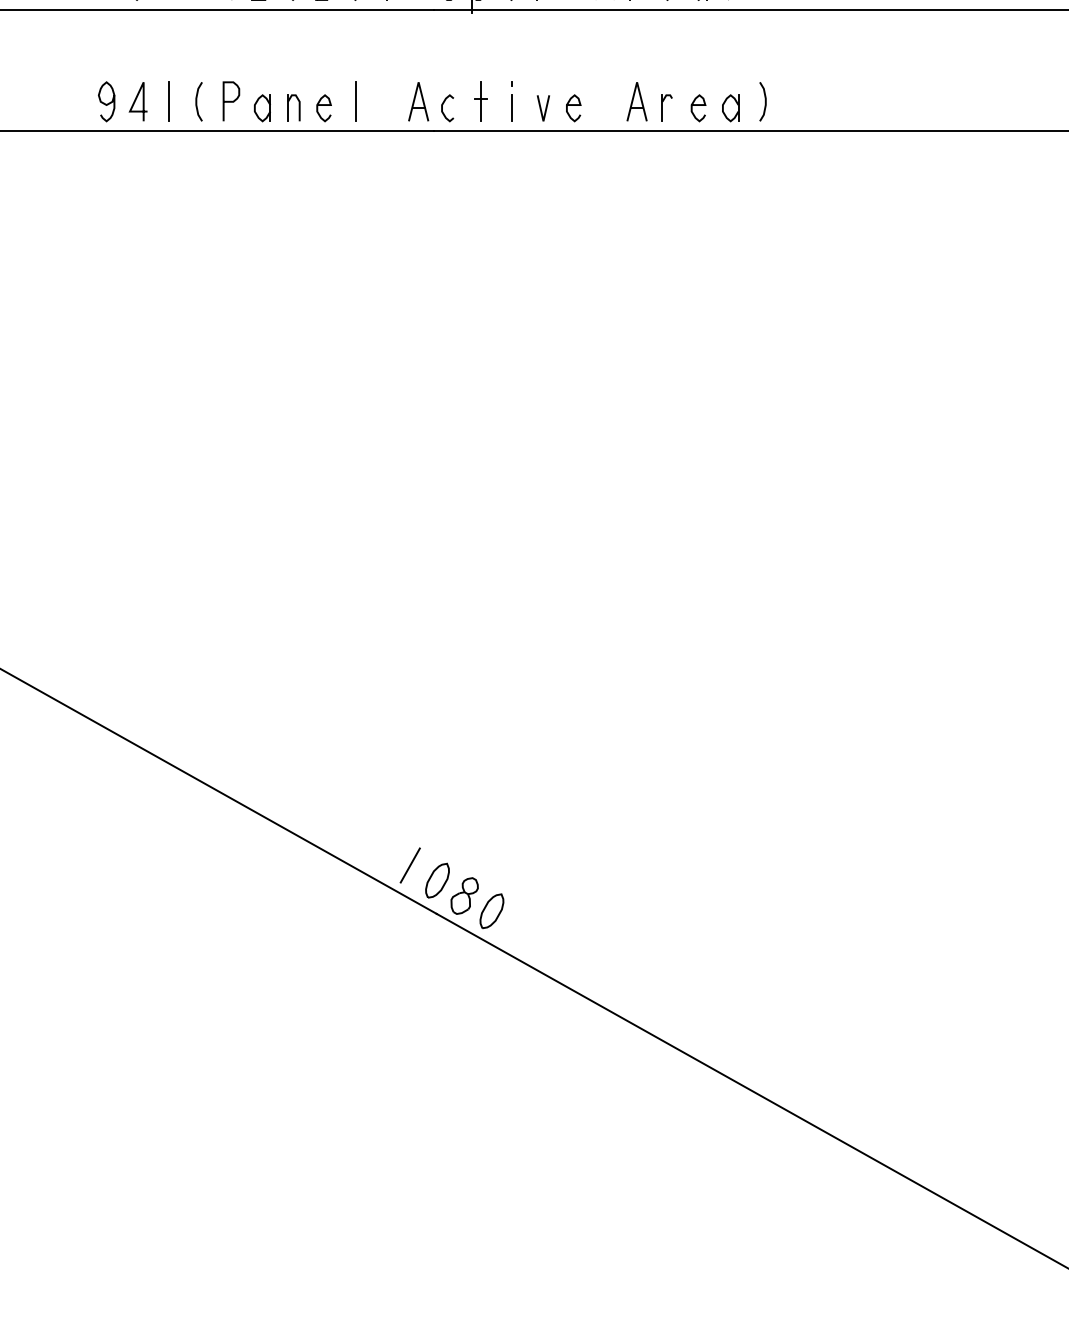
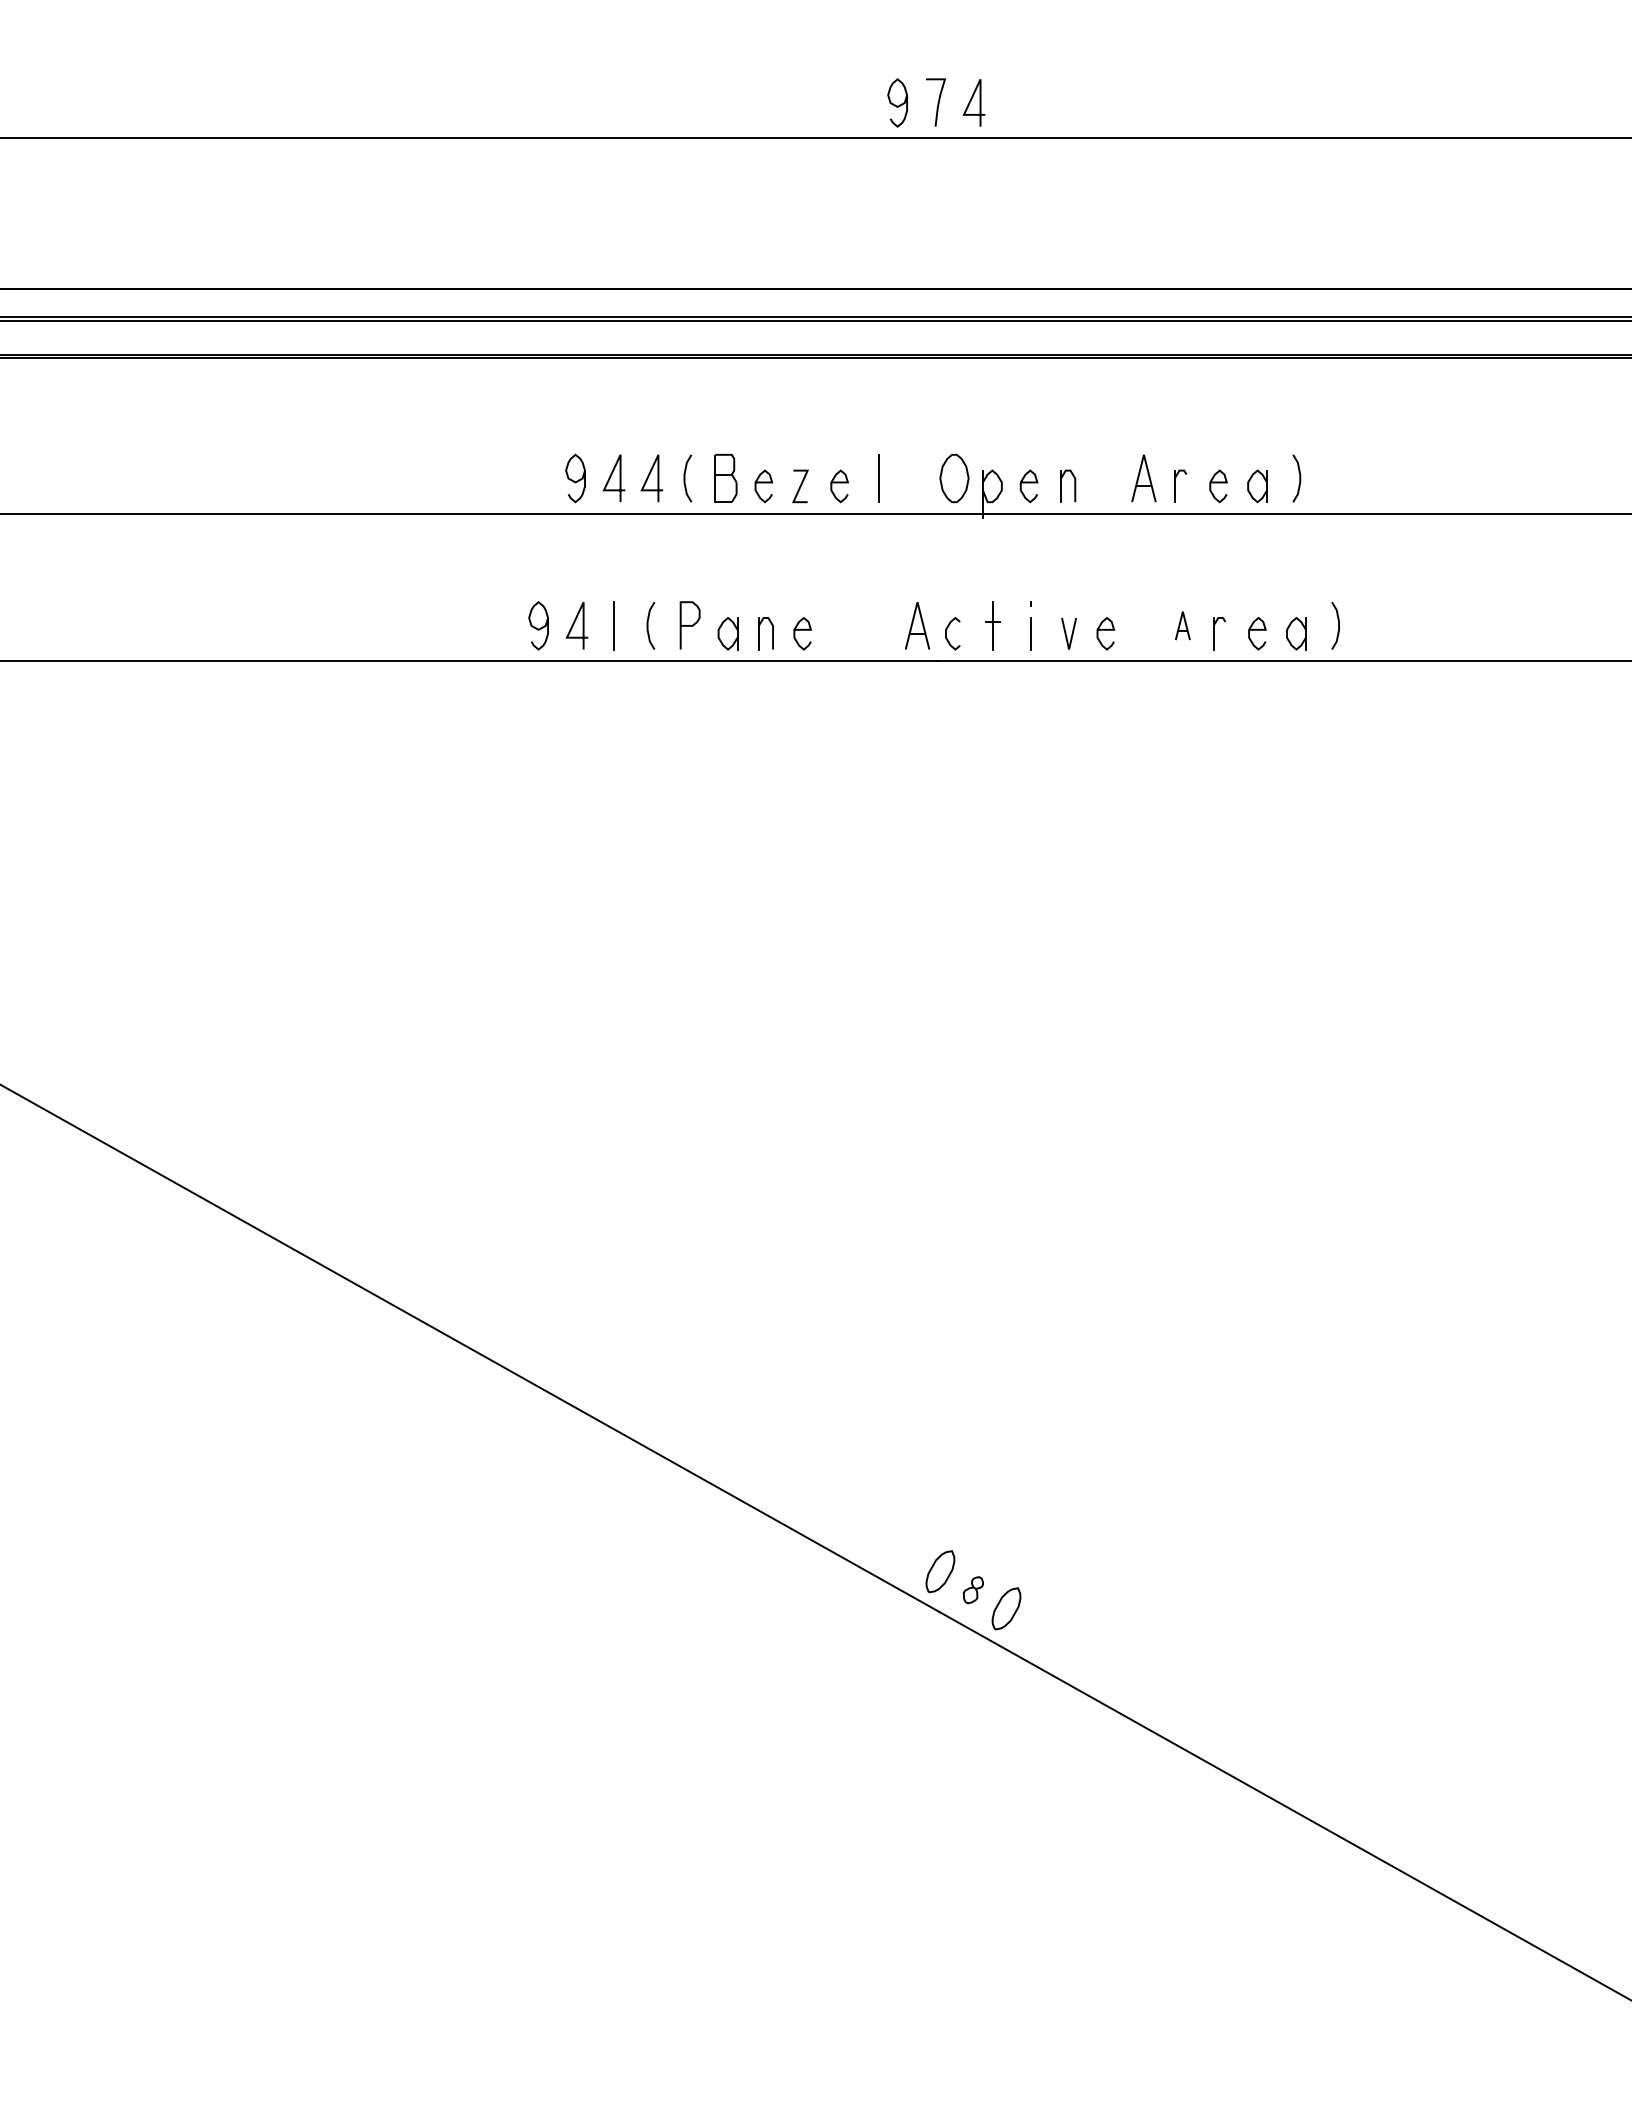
line: (356, 101) -> (841, 625), removed
part: (636, 101) -> (1182, 625), size x0.6
line: (410, 864) -> (907, 1552), removed
part: (464, 895) -> (973, 1589), size x0.6

